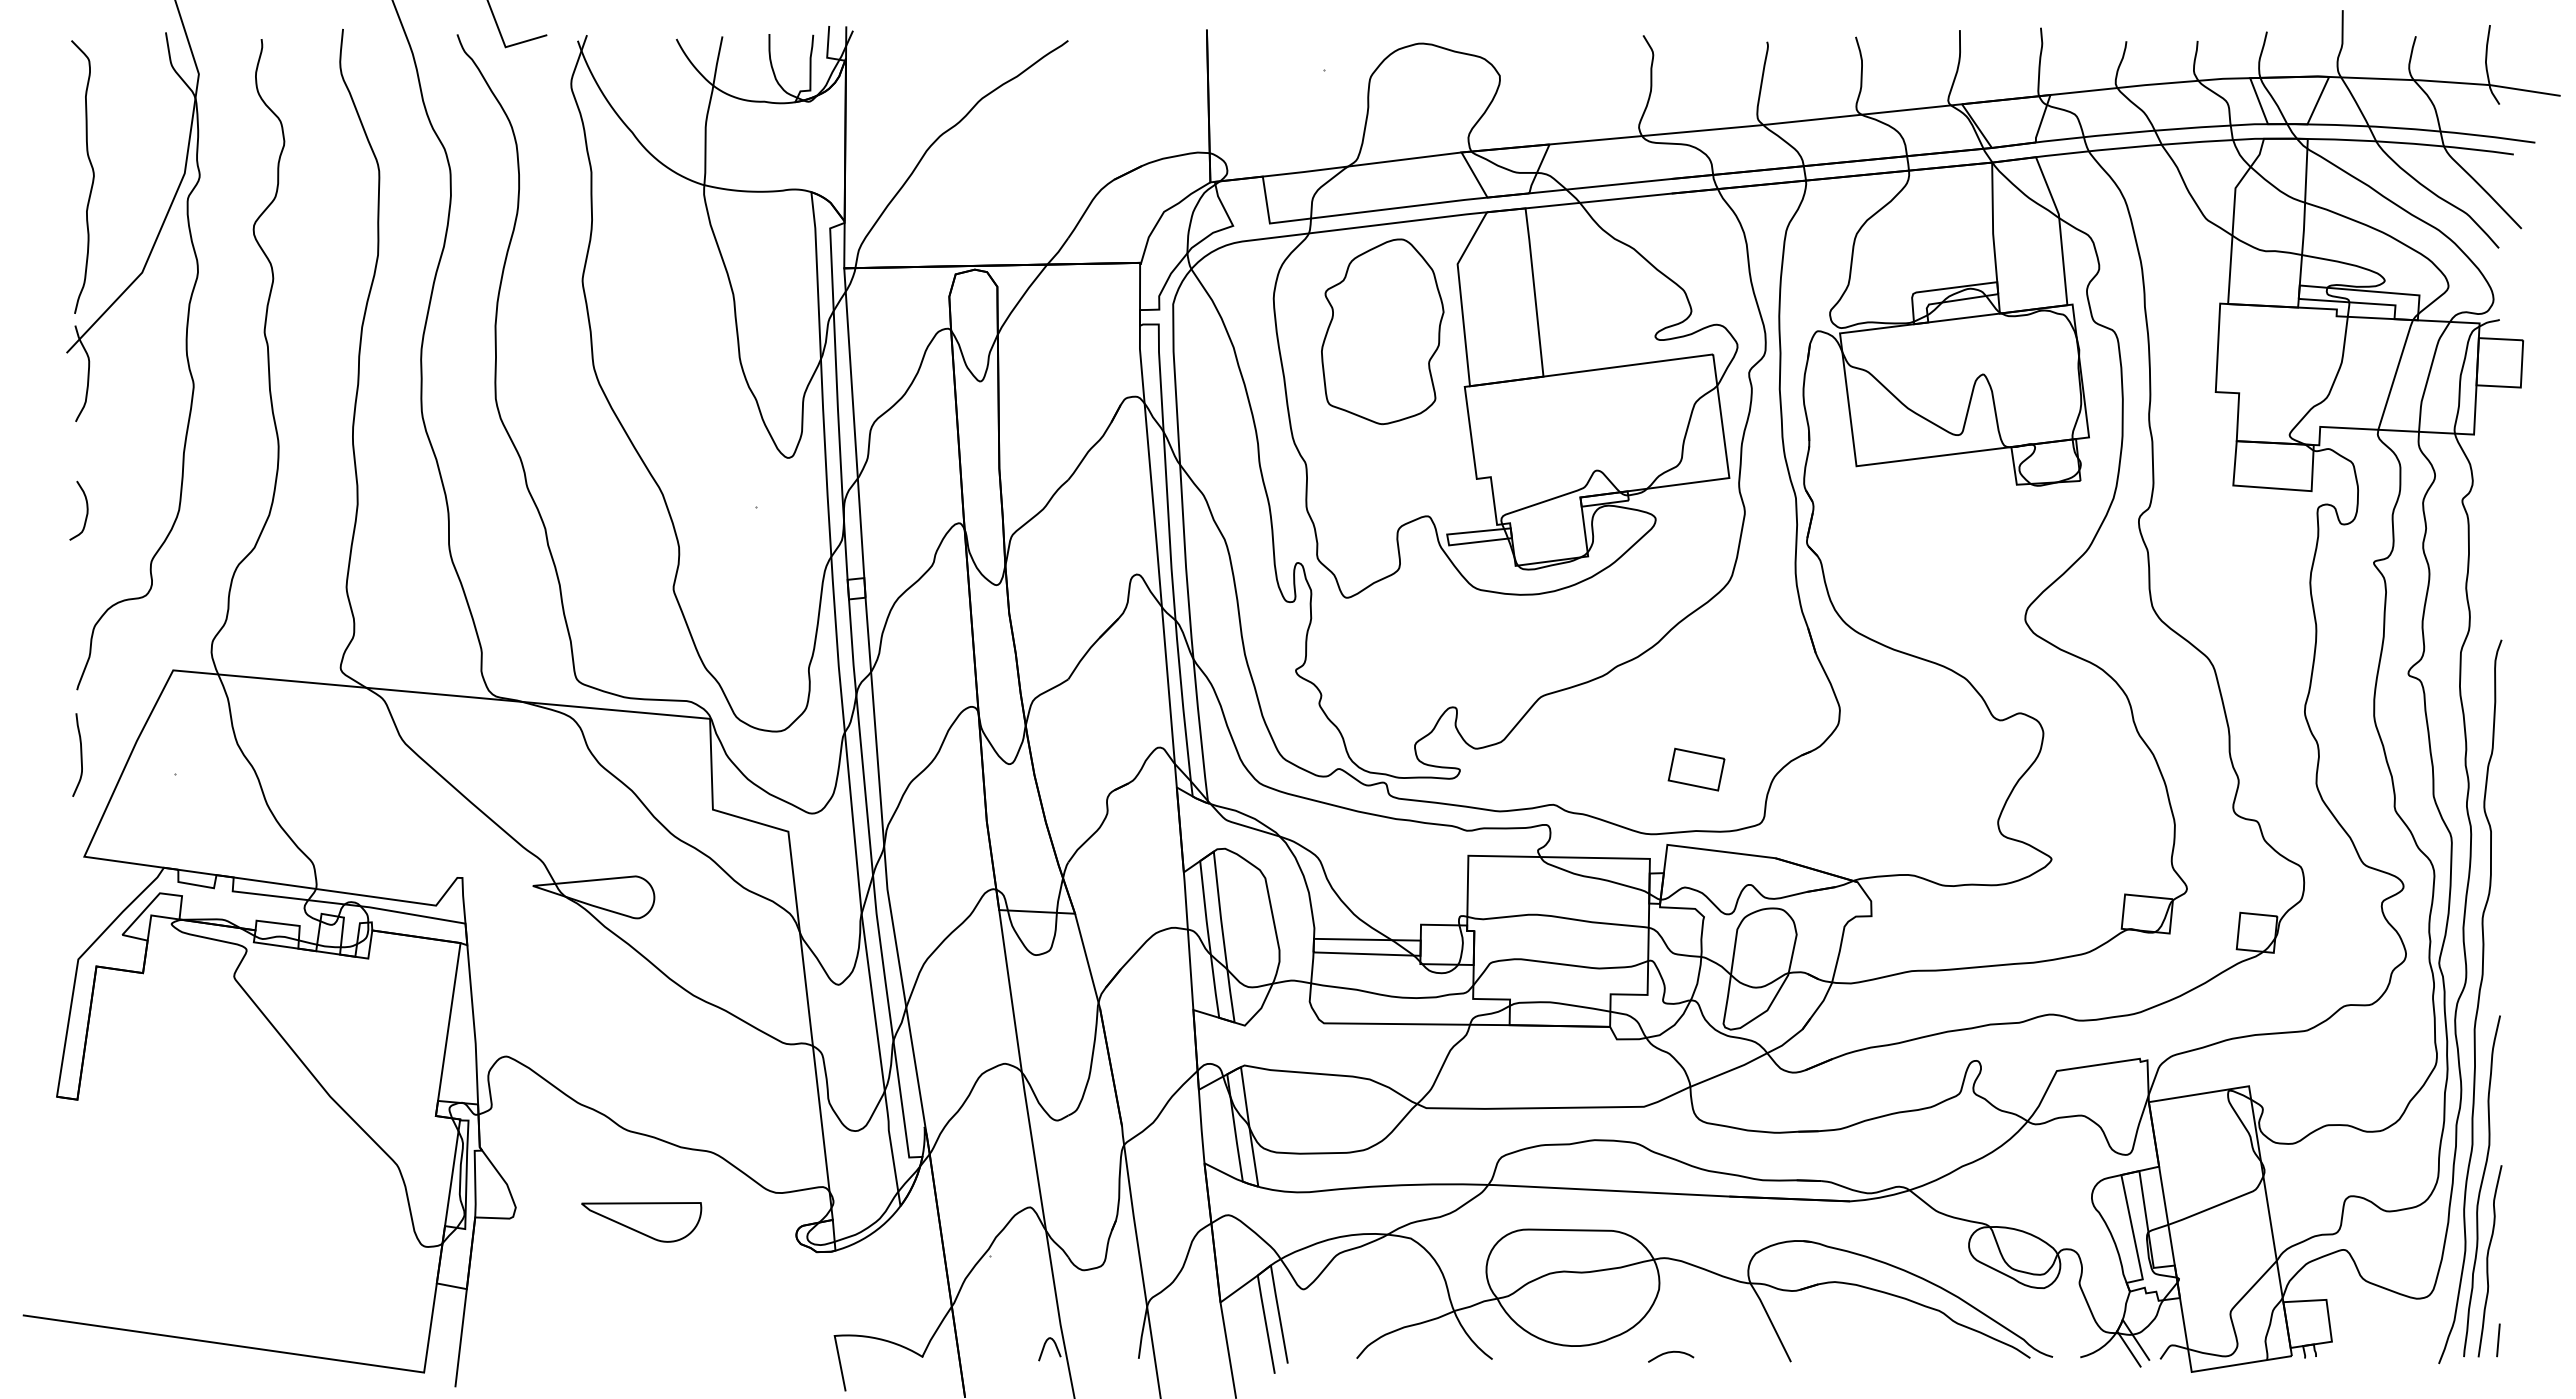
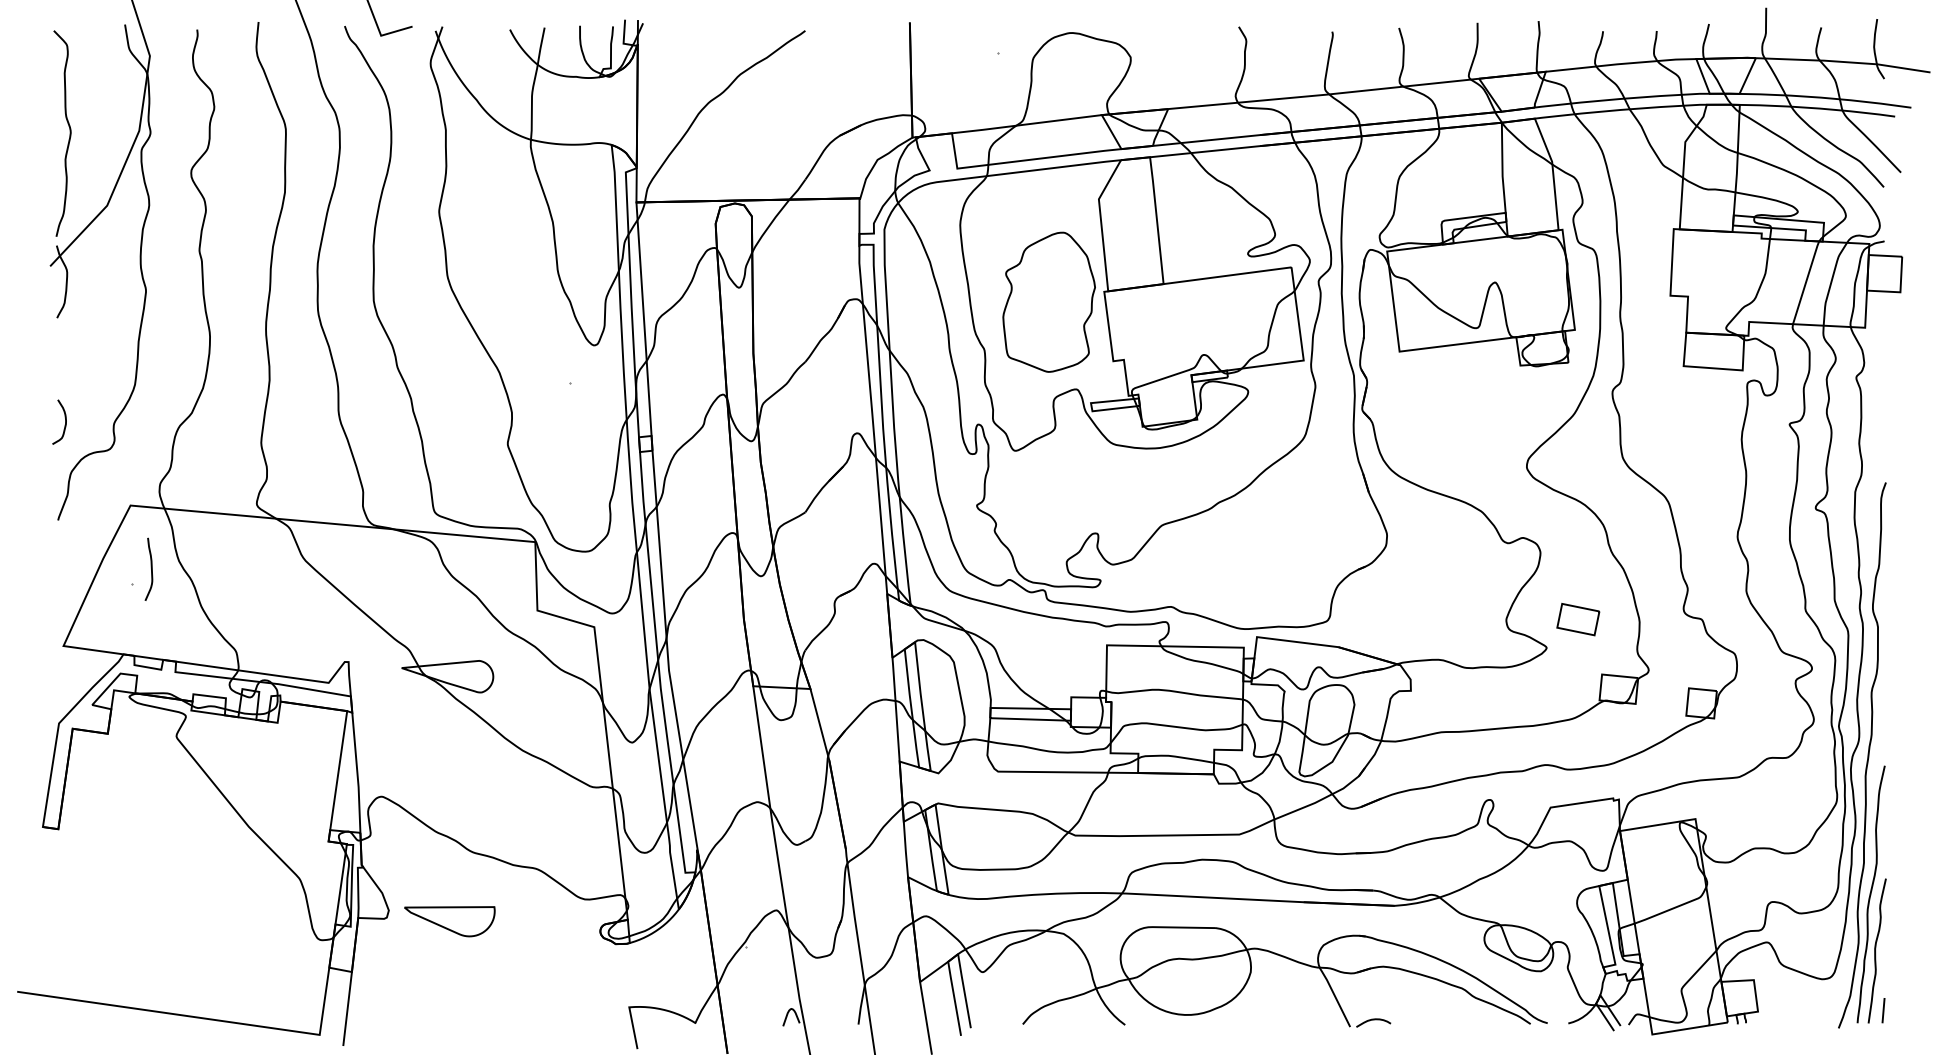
part: (1382, 331) -> (1049, 302), moved
curve: (86, 510) -> (65, 421), moved
curve: (80, 754) -> (151, 568), moved
part: (1696, 769) -> (1578, 619), moved
part: (641, 1222) -> (449, 921), moved
curve: (1670, 1353) -> (1373, 1020), moved

